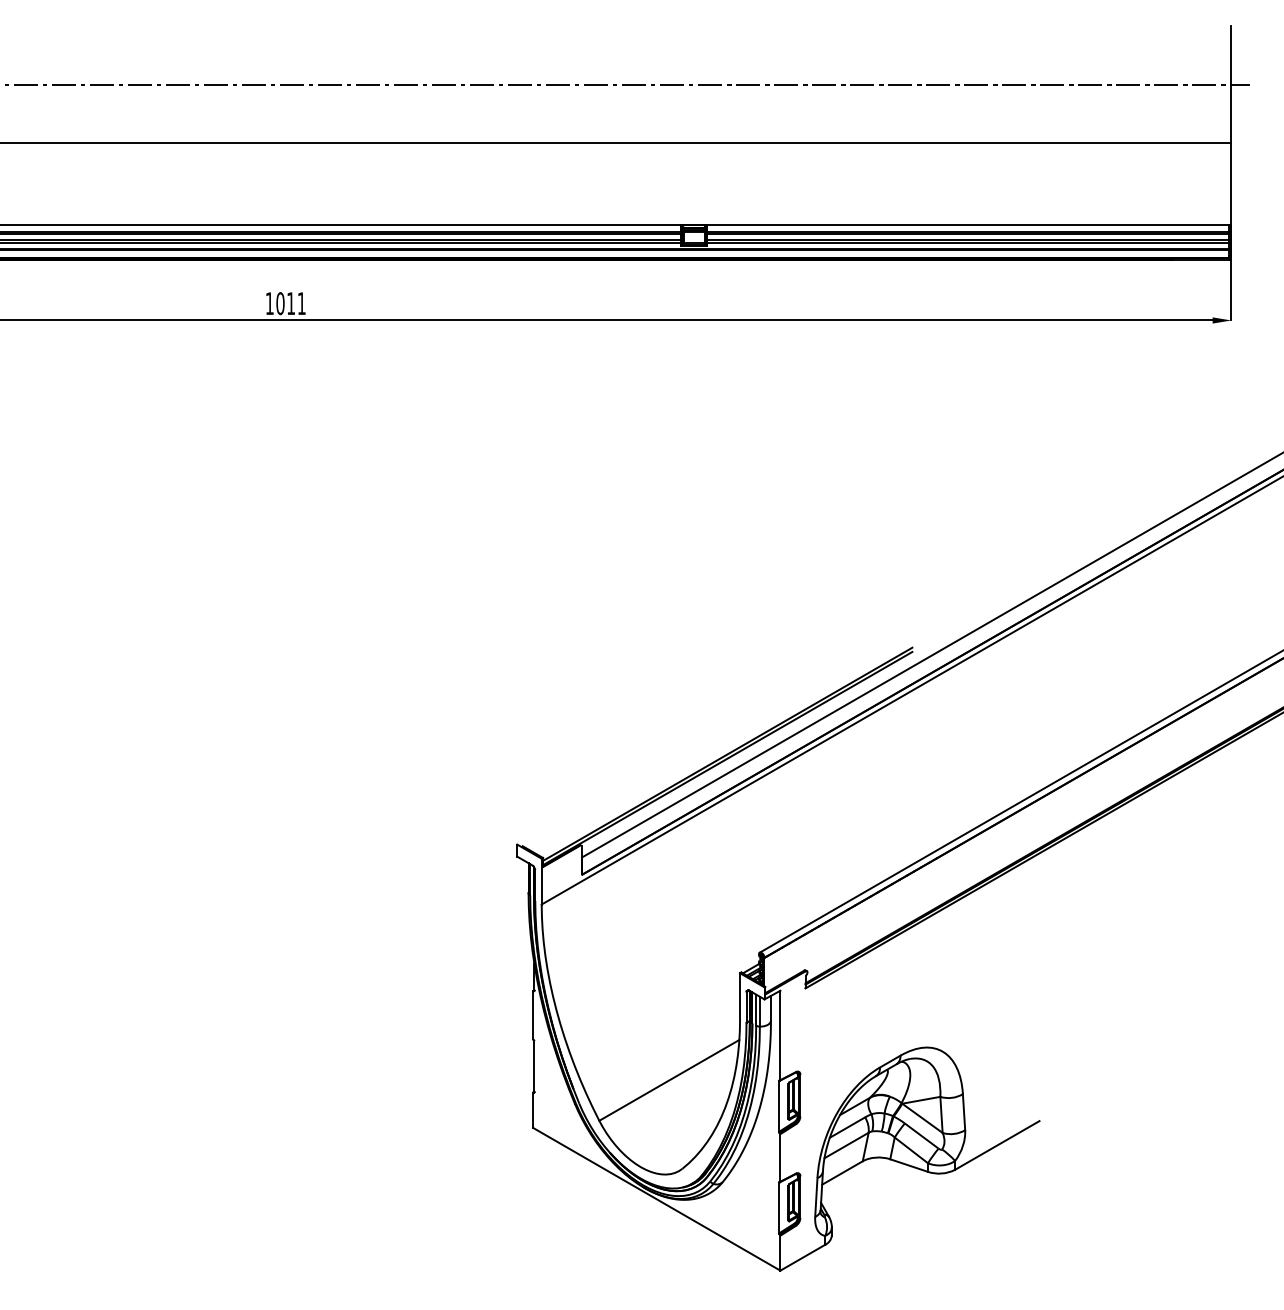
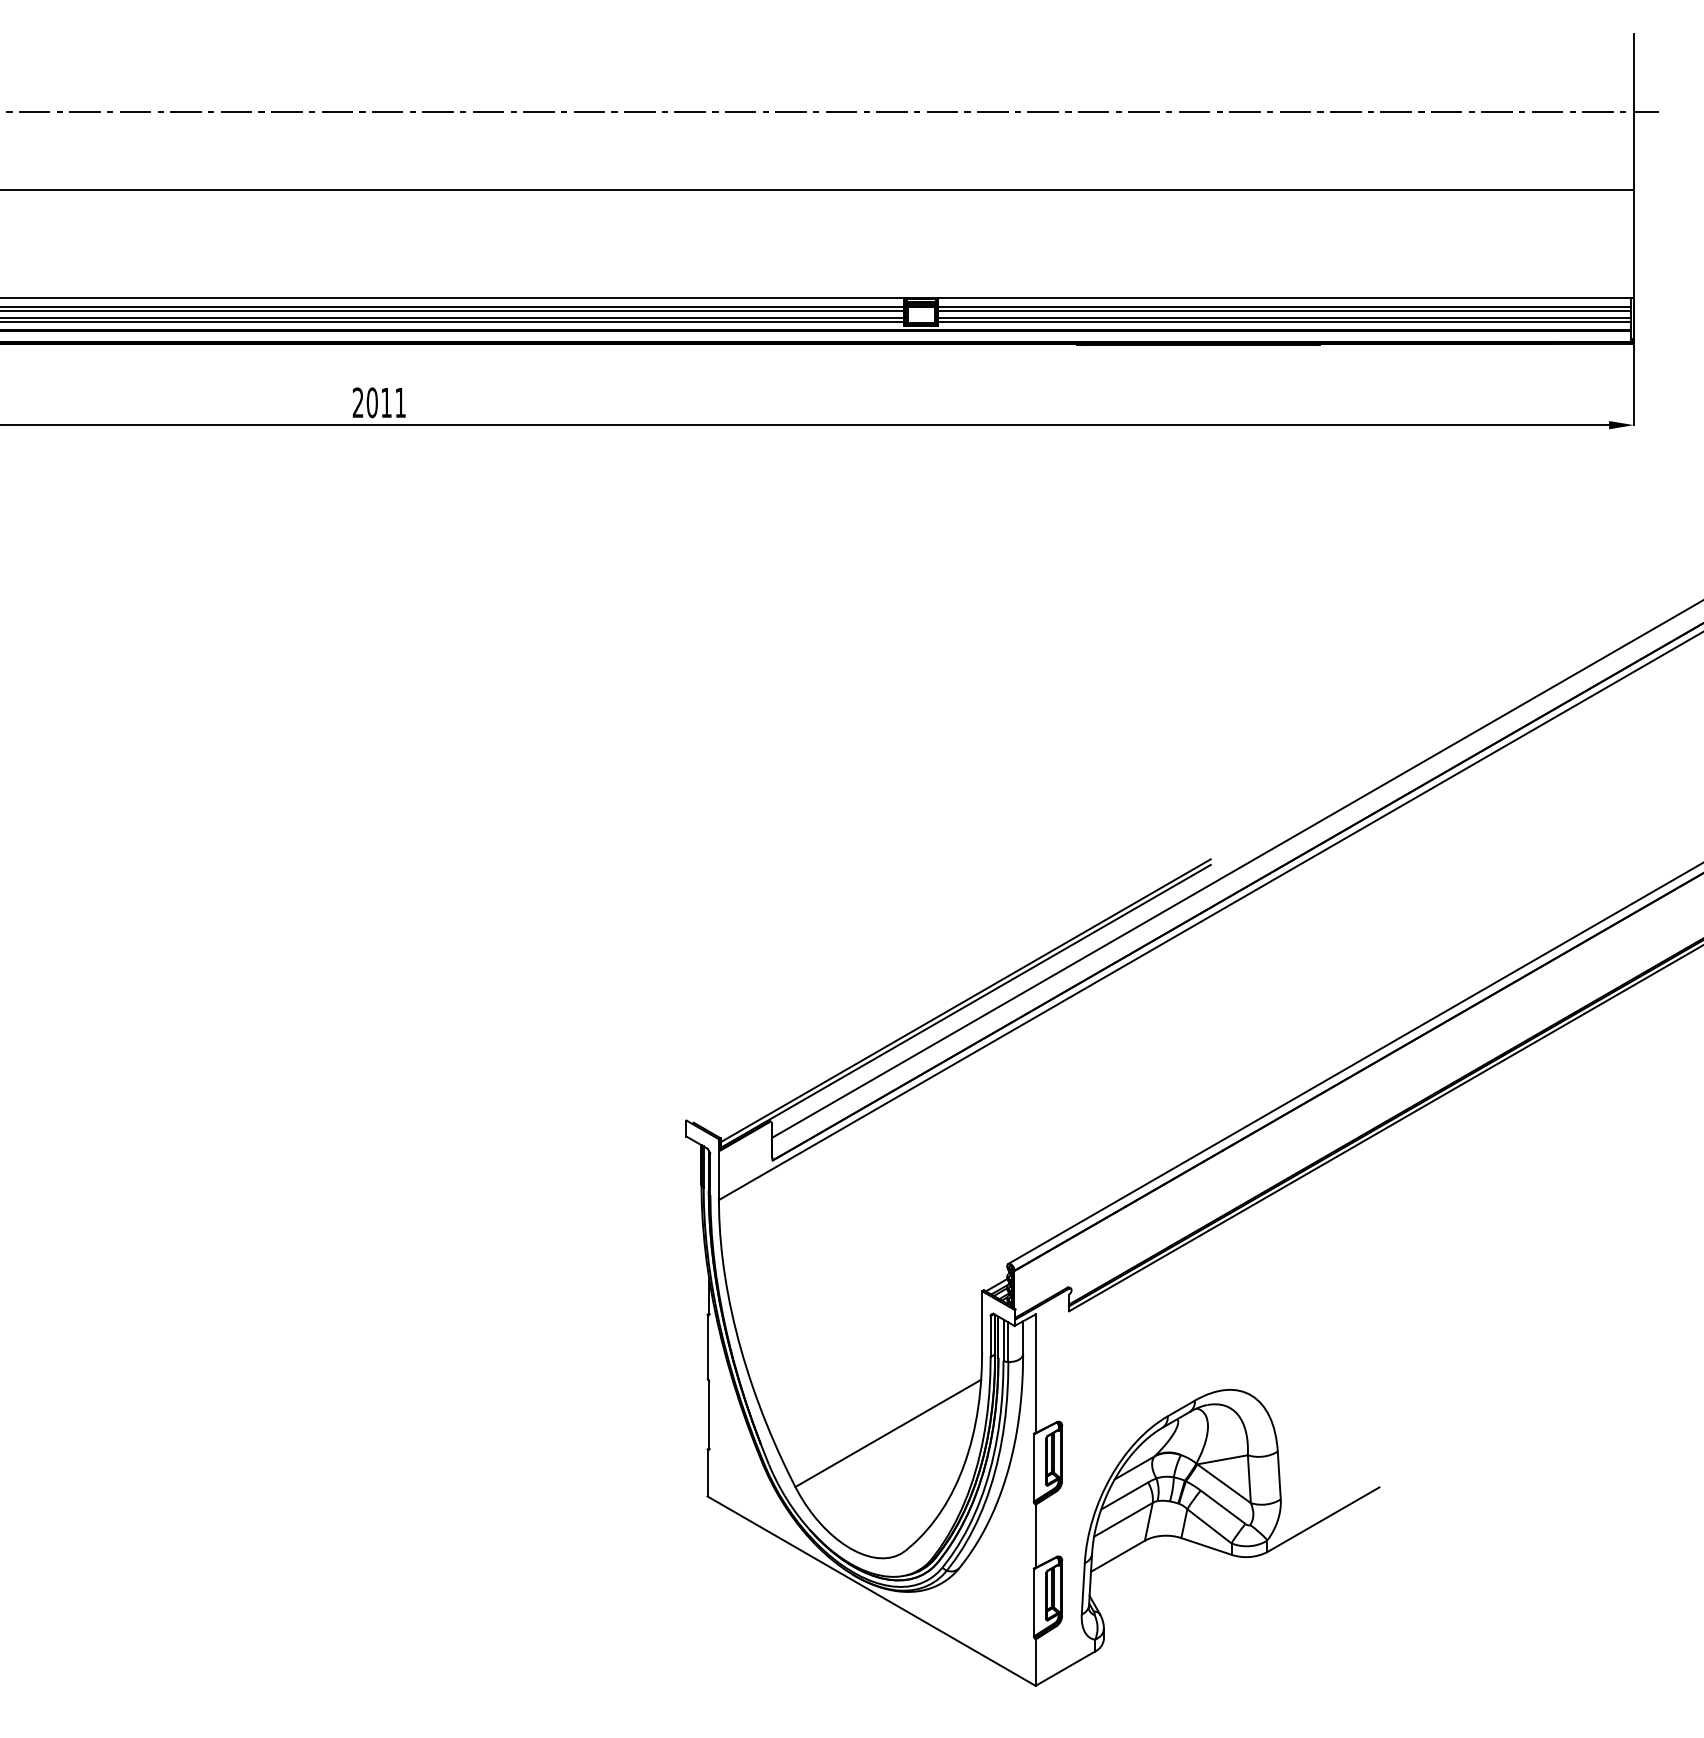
text: (269, 303) -> (357, 402), 1011 -> 2011

